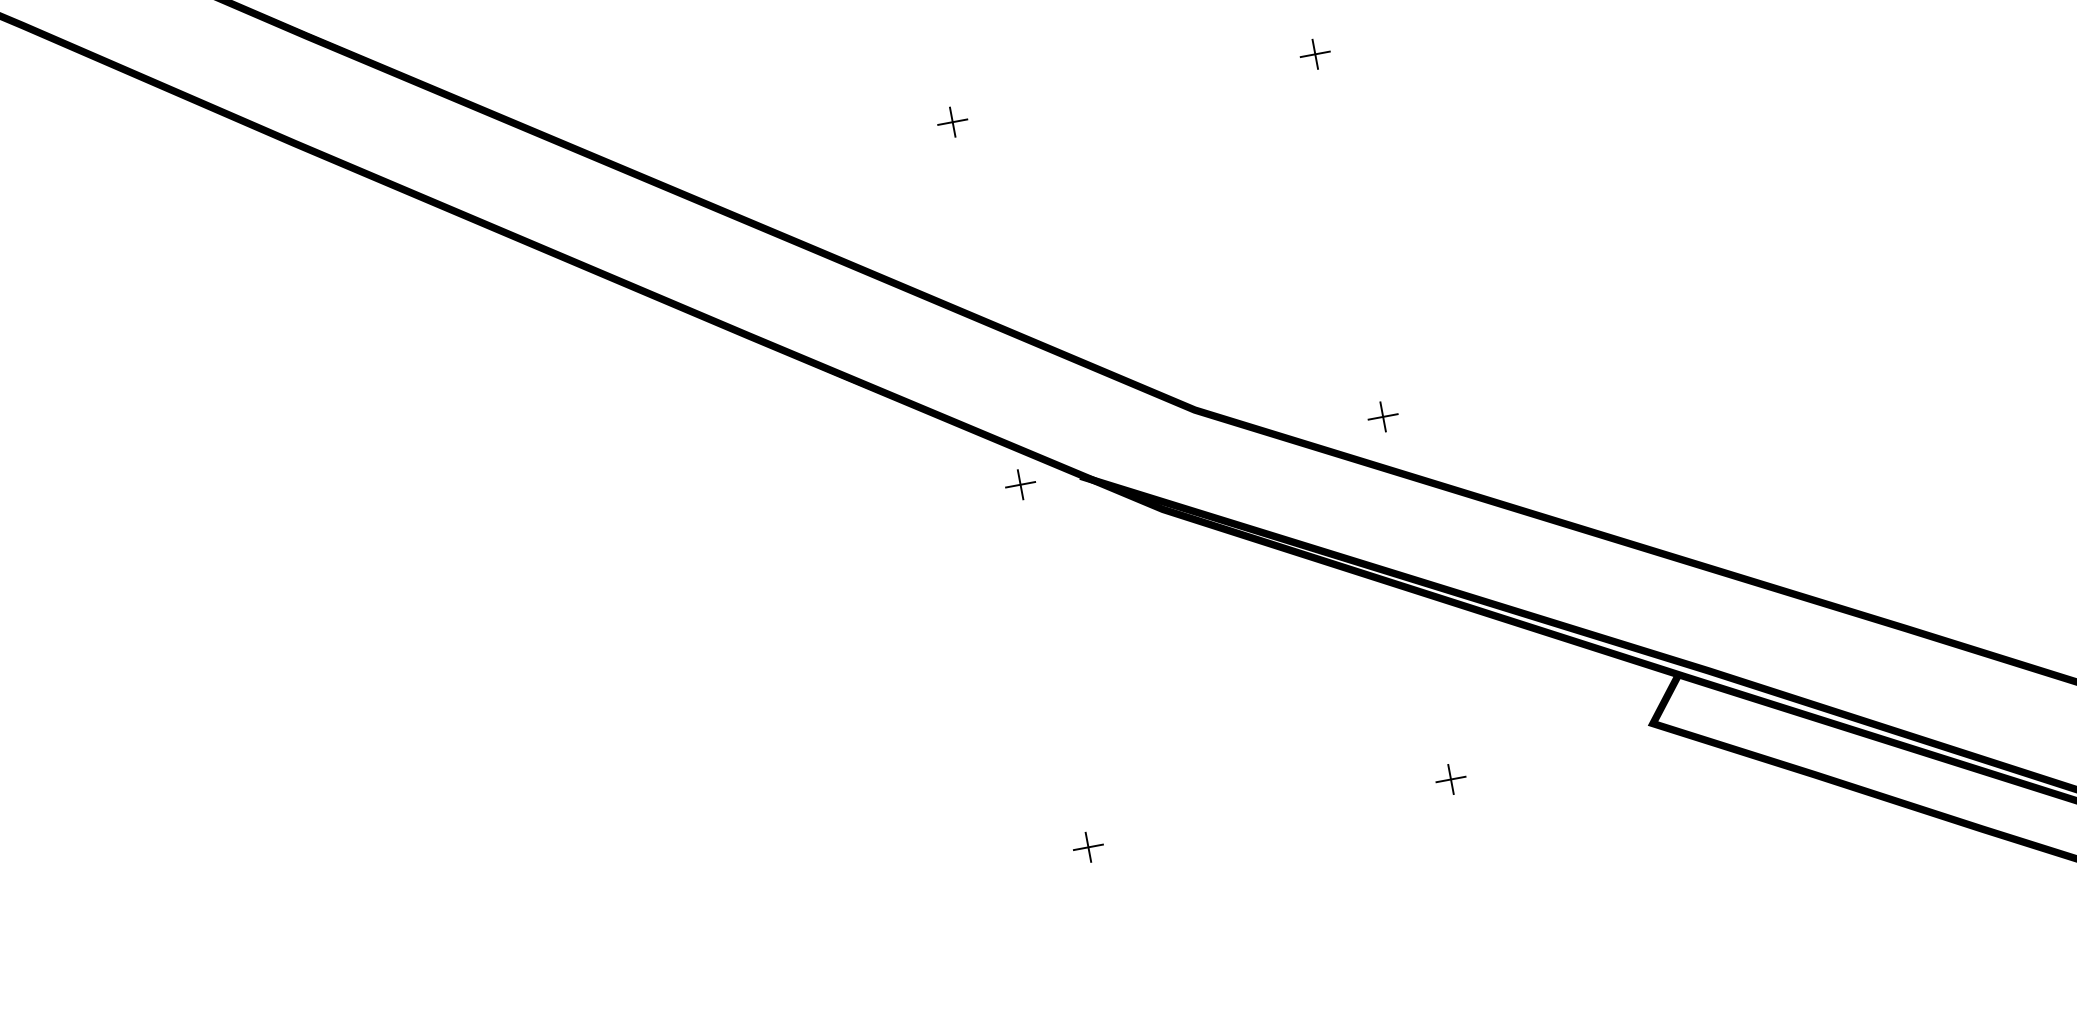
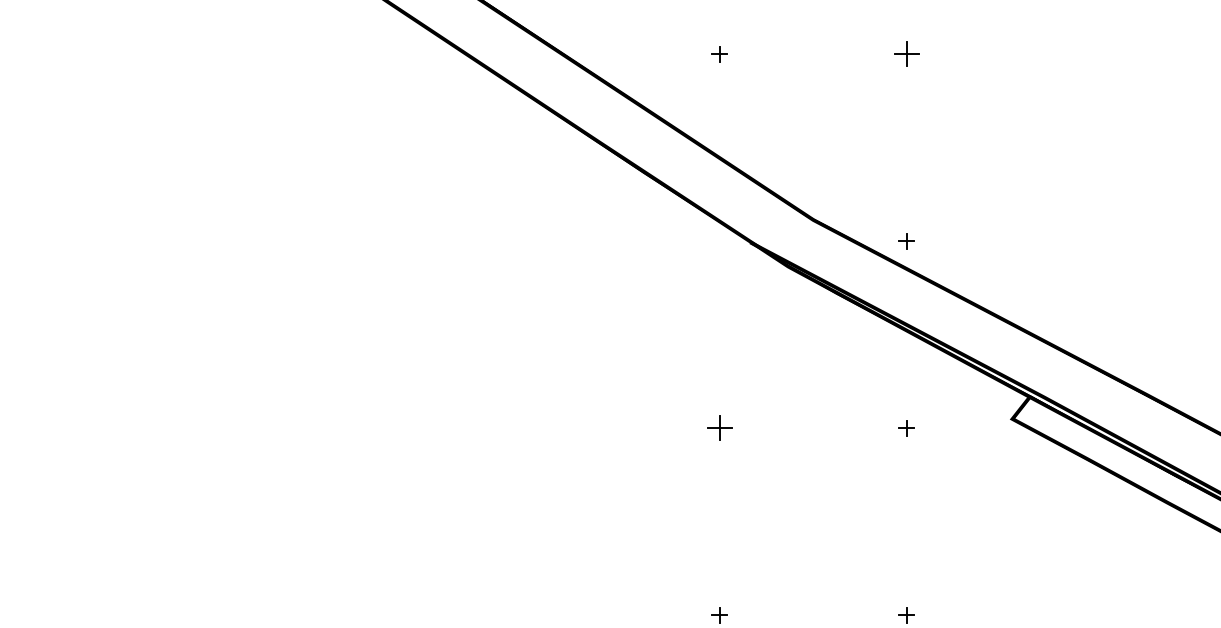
part: (1315, 55) -> (906, 54), size x1.6
part: (1020, 485) -> (719, 241), removed
part: (1088, 848) -> (719, 428), size x1.6

